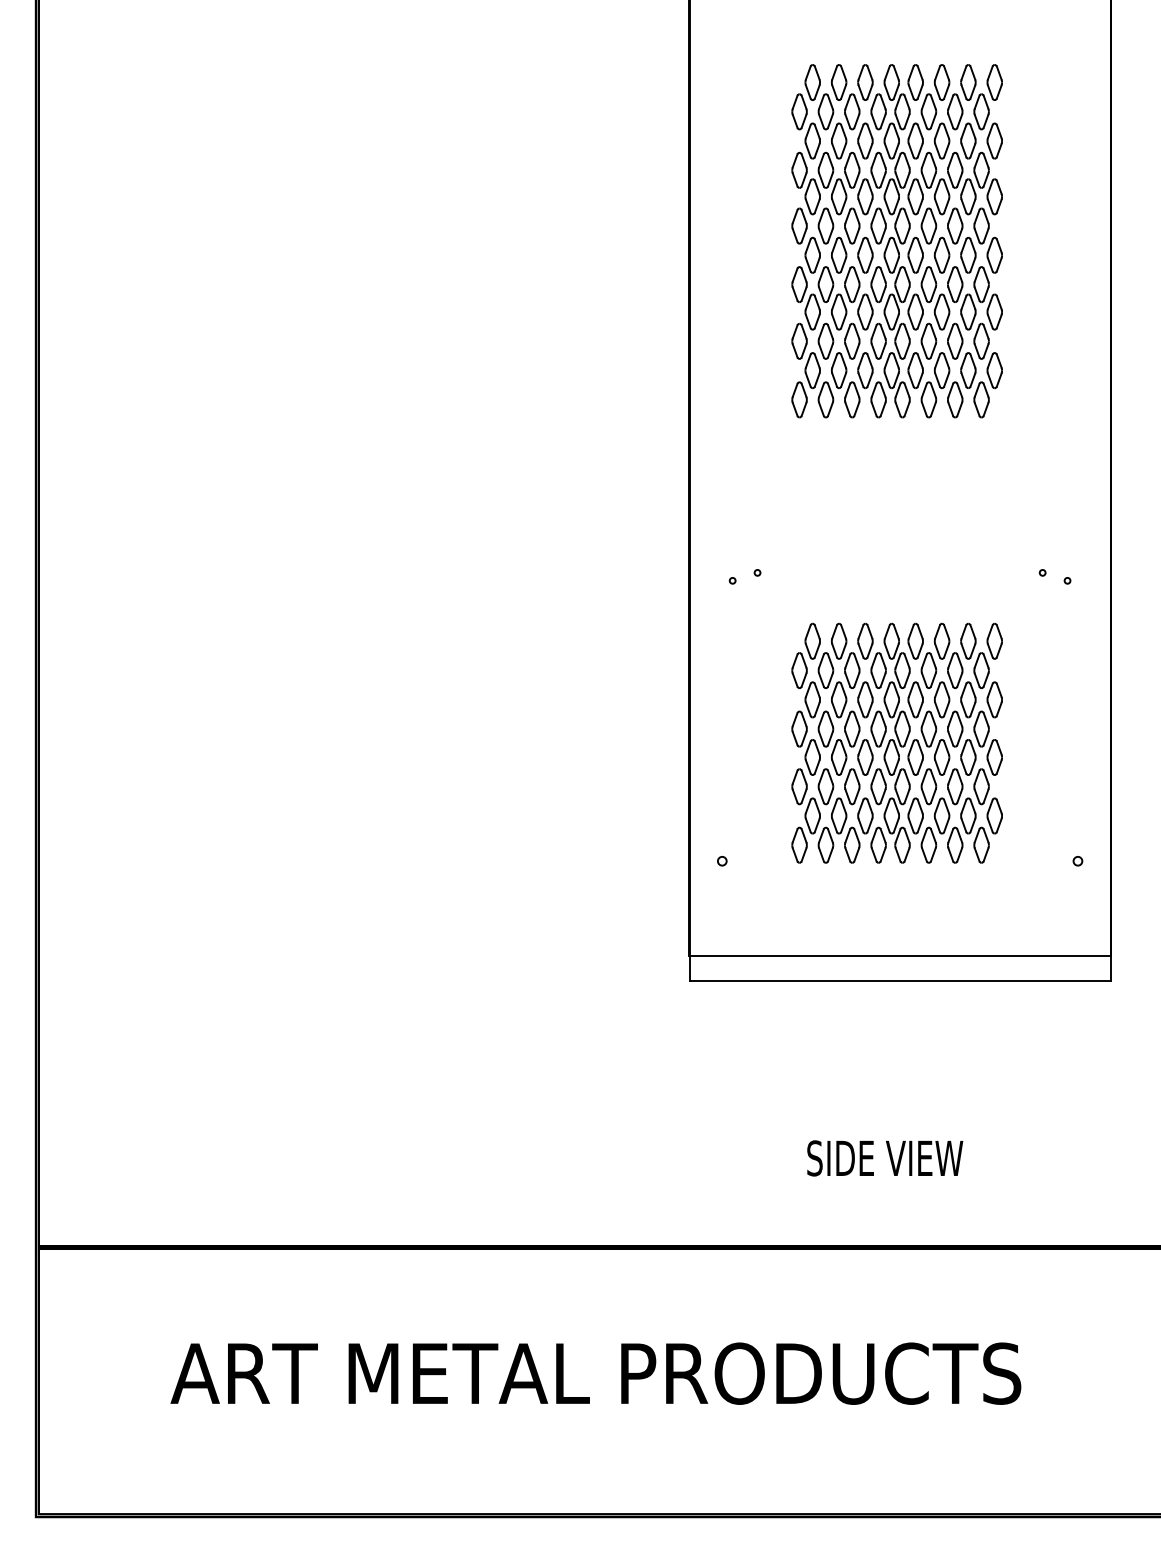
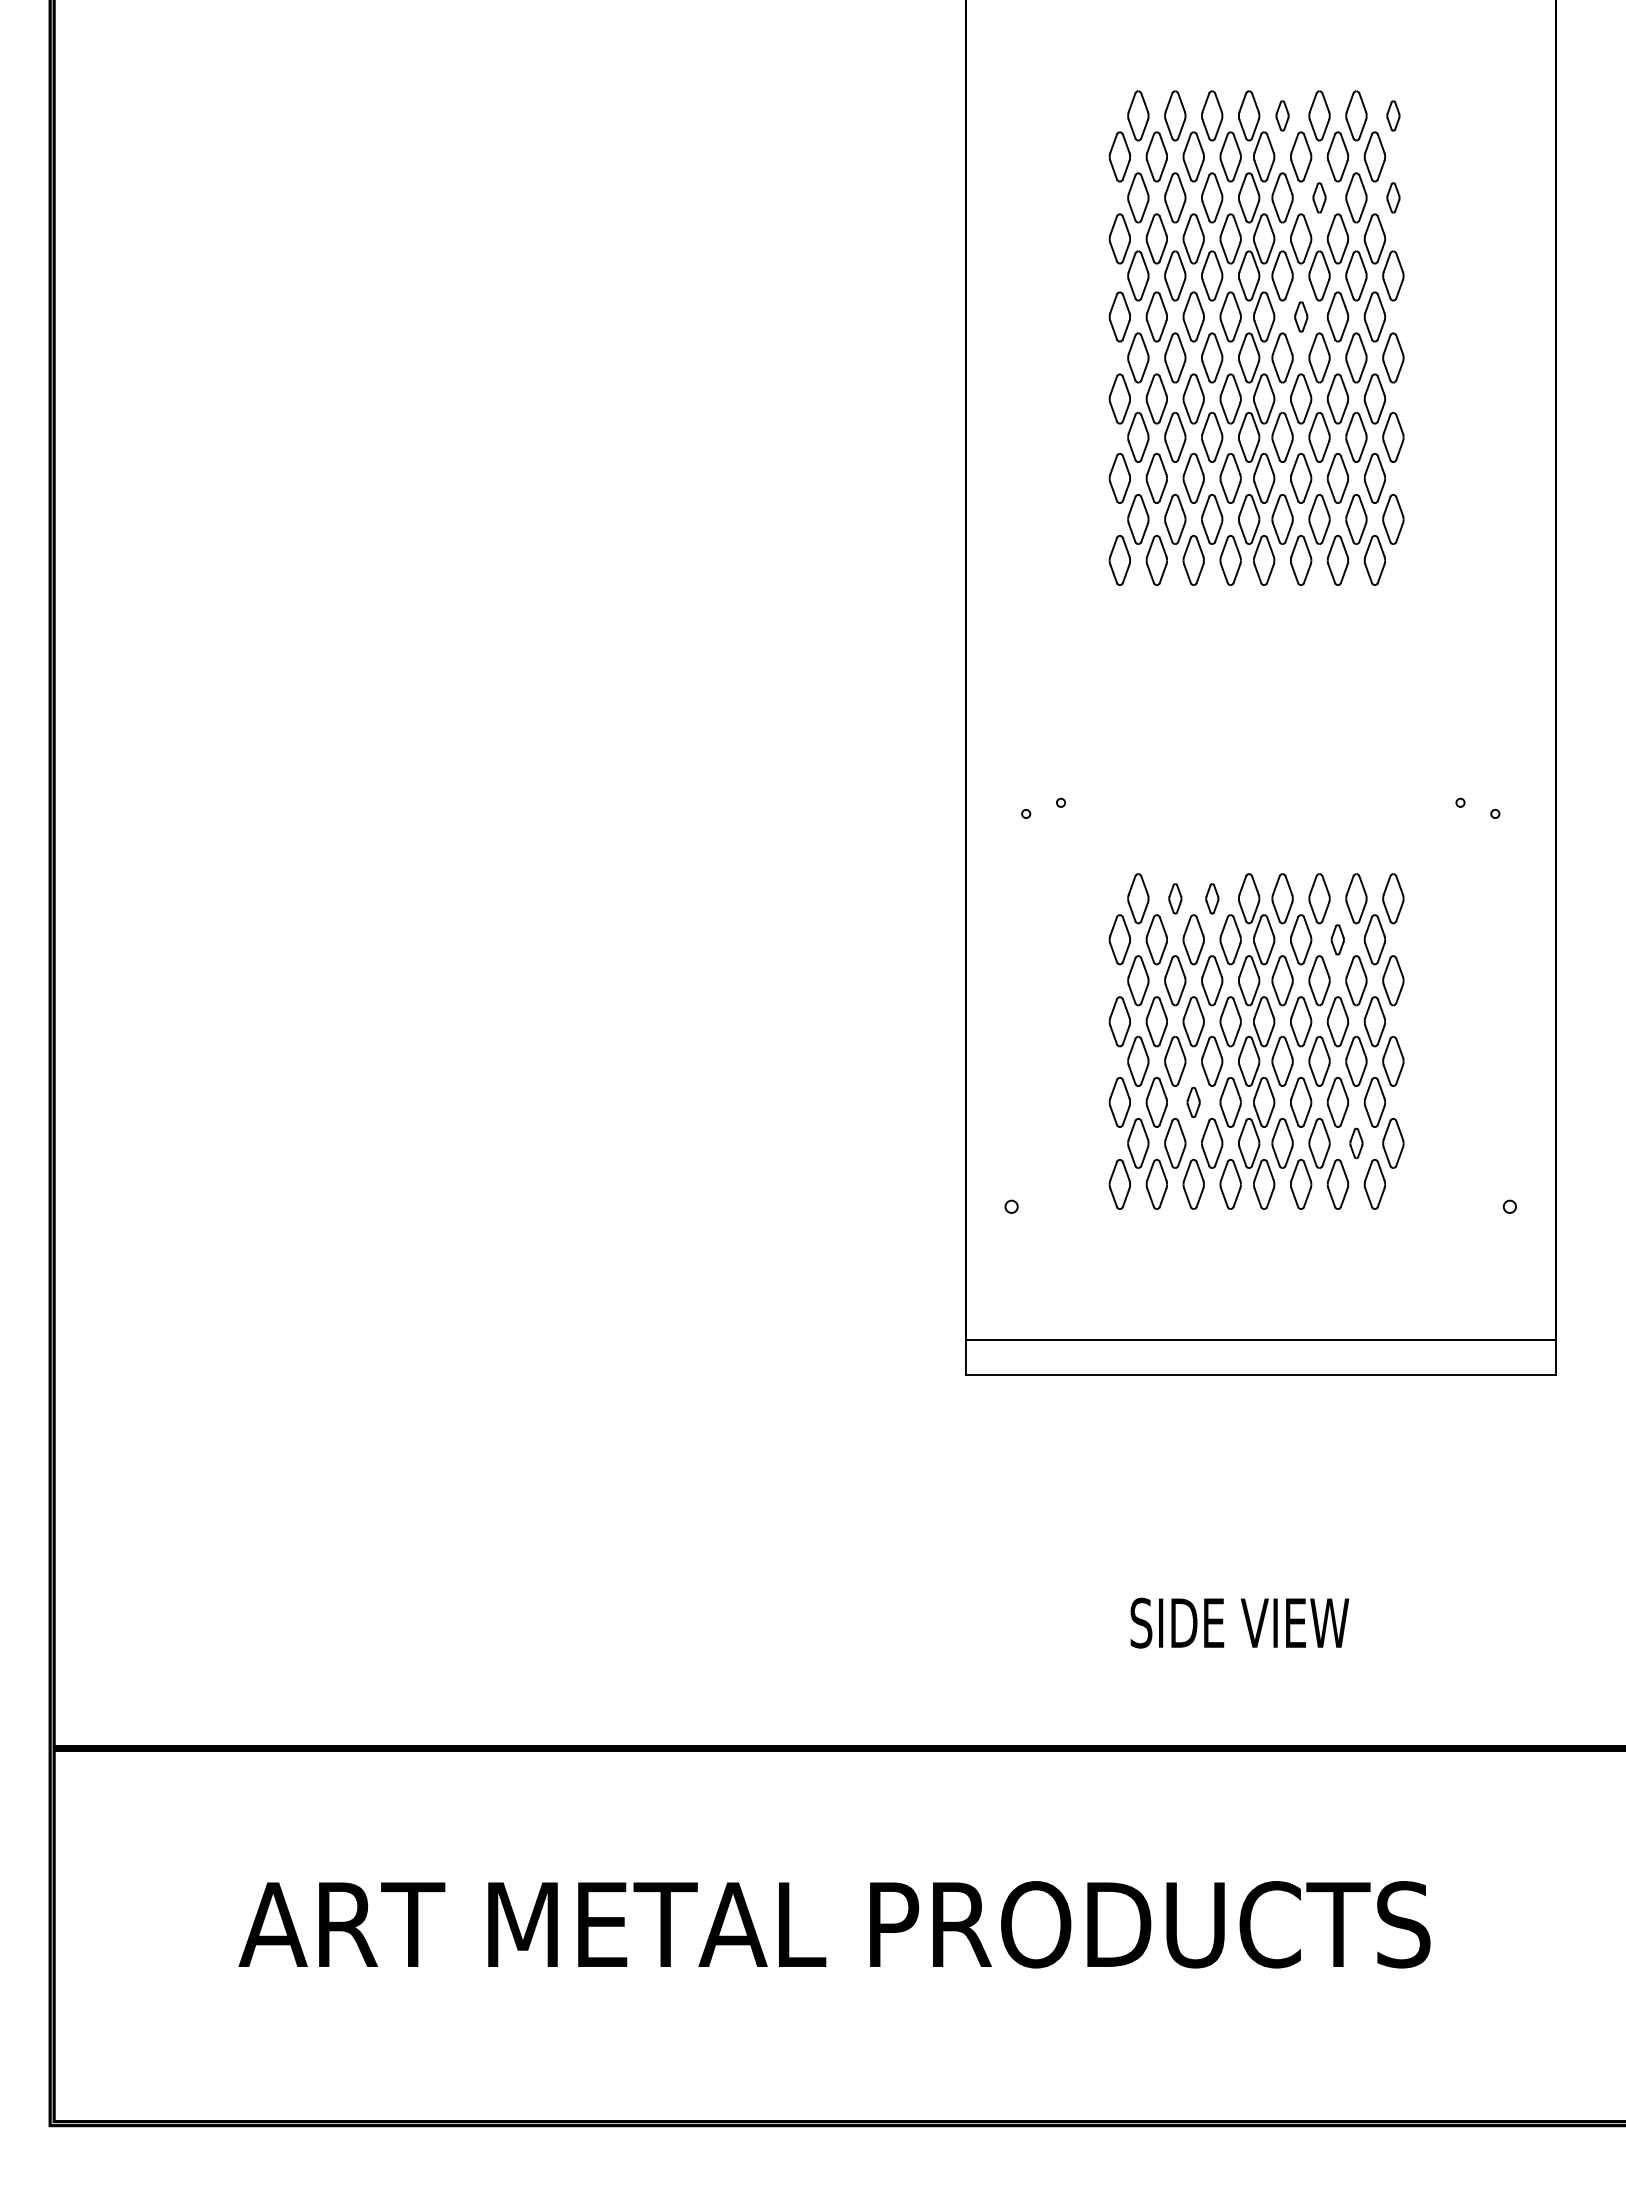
part: (915, 82) -> (1282, 115), size x0.6
part: (994, 82) -> (1393, 115), size x0.6
part: (942, 140) -> (1319, 197), size x0.6
part: (994, 140) -> (1393, 197), size x0.6
part: (929, 225) -> (1301, 316), size x0.6
part: (839, 641) -> (1175, 898), size x0.6
part: (865, 641) -> (1212, 898), size x0.6
part: (954, 670) -> (1337, 939), size x0.6
part: (852, 786) -> (1193, 1102), size x0.6
part: (968, 816) -> (1356, 1143), size x0.6

